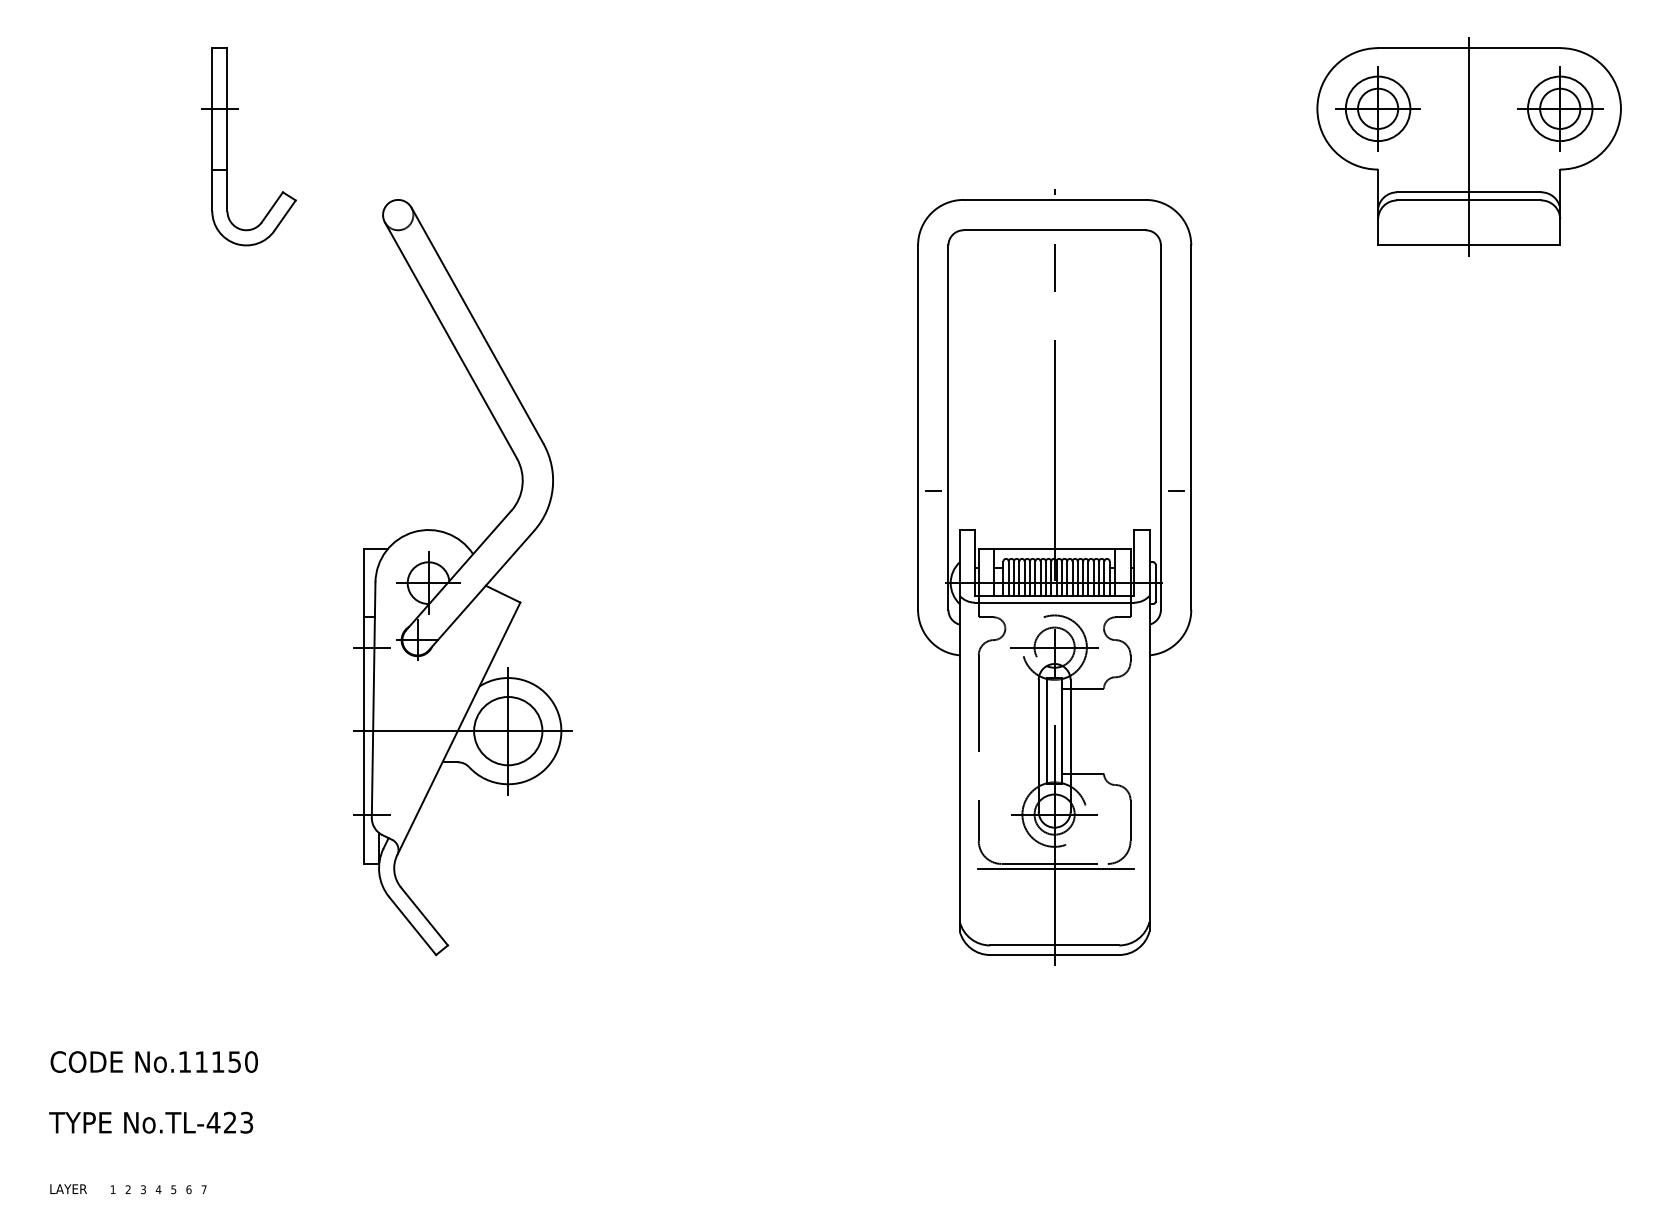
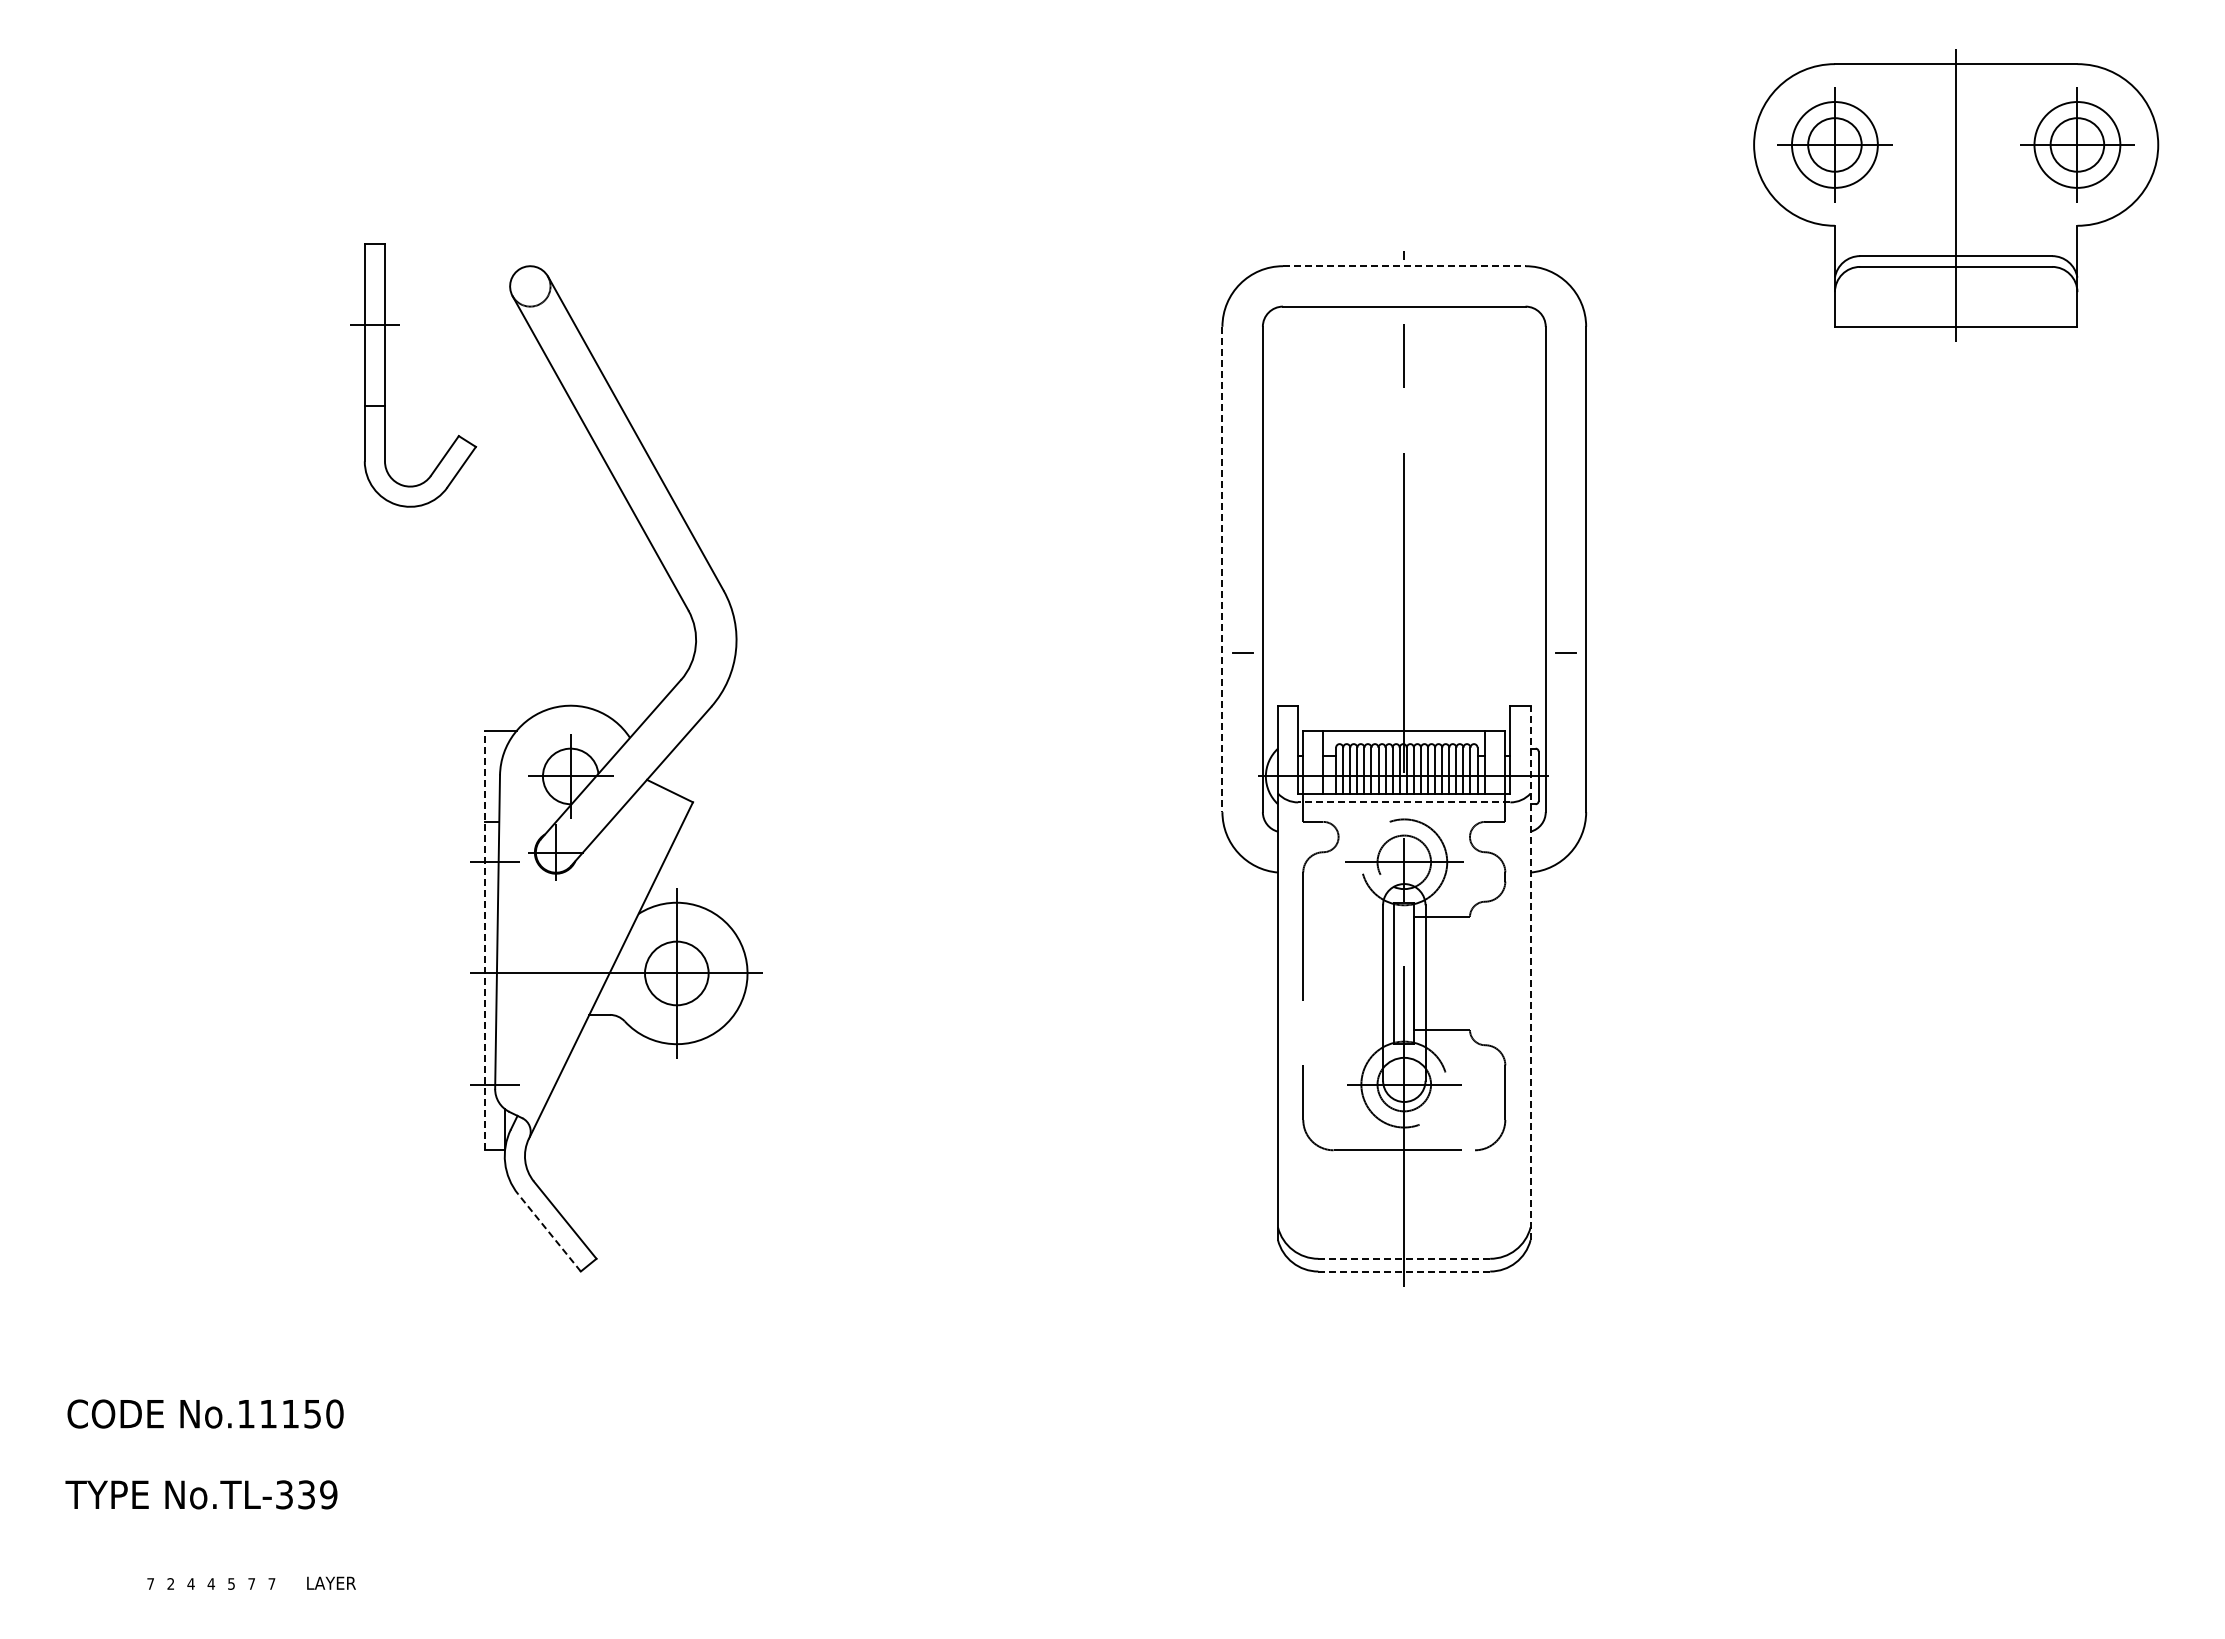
part: (227, 146) -> (385, 375), moved
line: (1054, 200) -> (1404, 266), solid -> dashed
line: (918, 427) -> (1222, 569), solid -> dashed
line: (1054, 602) -> (1403, 802), solid -> dashed
line: (363, 706) -> (484, 940), solid -> dashed
line: (1149, 730) -> (1530, 972), solid -> dashed
circle: (508, 731) -> (676, 973), size x0.7
line: (1055, 869) -> (1405, 1157), removed
line: (412, 925) -> (549, 1232), solid -> dashed
line: (1054, 945) -> (1404, 1258), solid -> dashed
line: (1054, 954) -> (1404, 1271), solid -> dashed
text: (230, 1122) -> (306, 1494), No.TL-423 -> No.TL-339
text: (68, 1188) -> (331, 1582), moved
text: (112, 1189) -> (150, 1583), 1 -> 7
text: (142, 1189) -> (190, 1583), 3 -> 4
text: (188, 1189) -> (251, 1583), 6 -> 7

